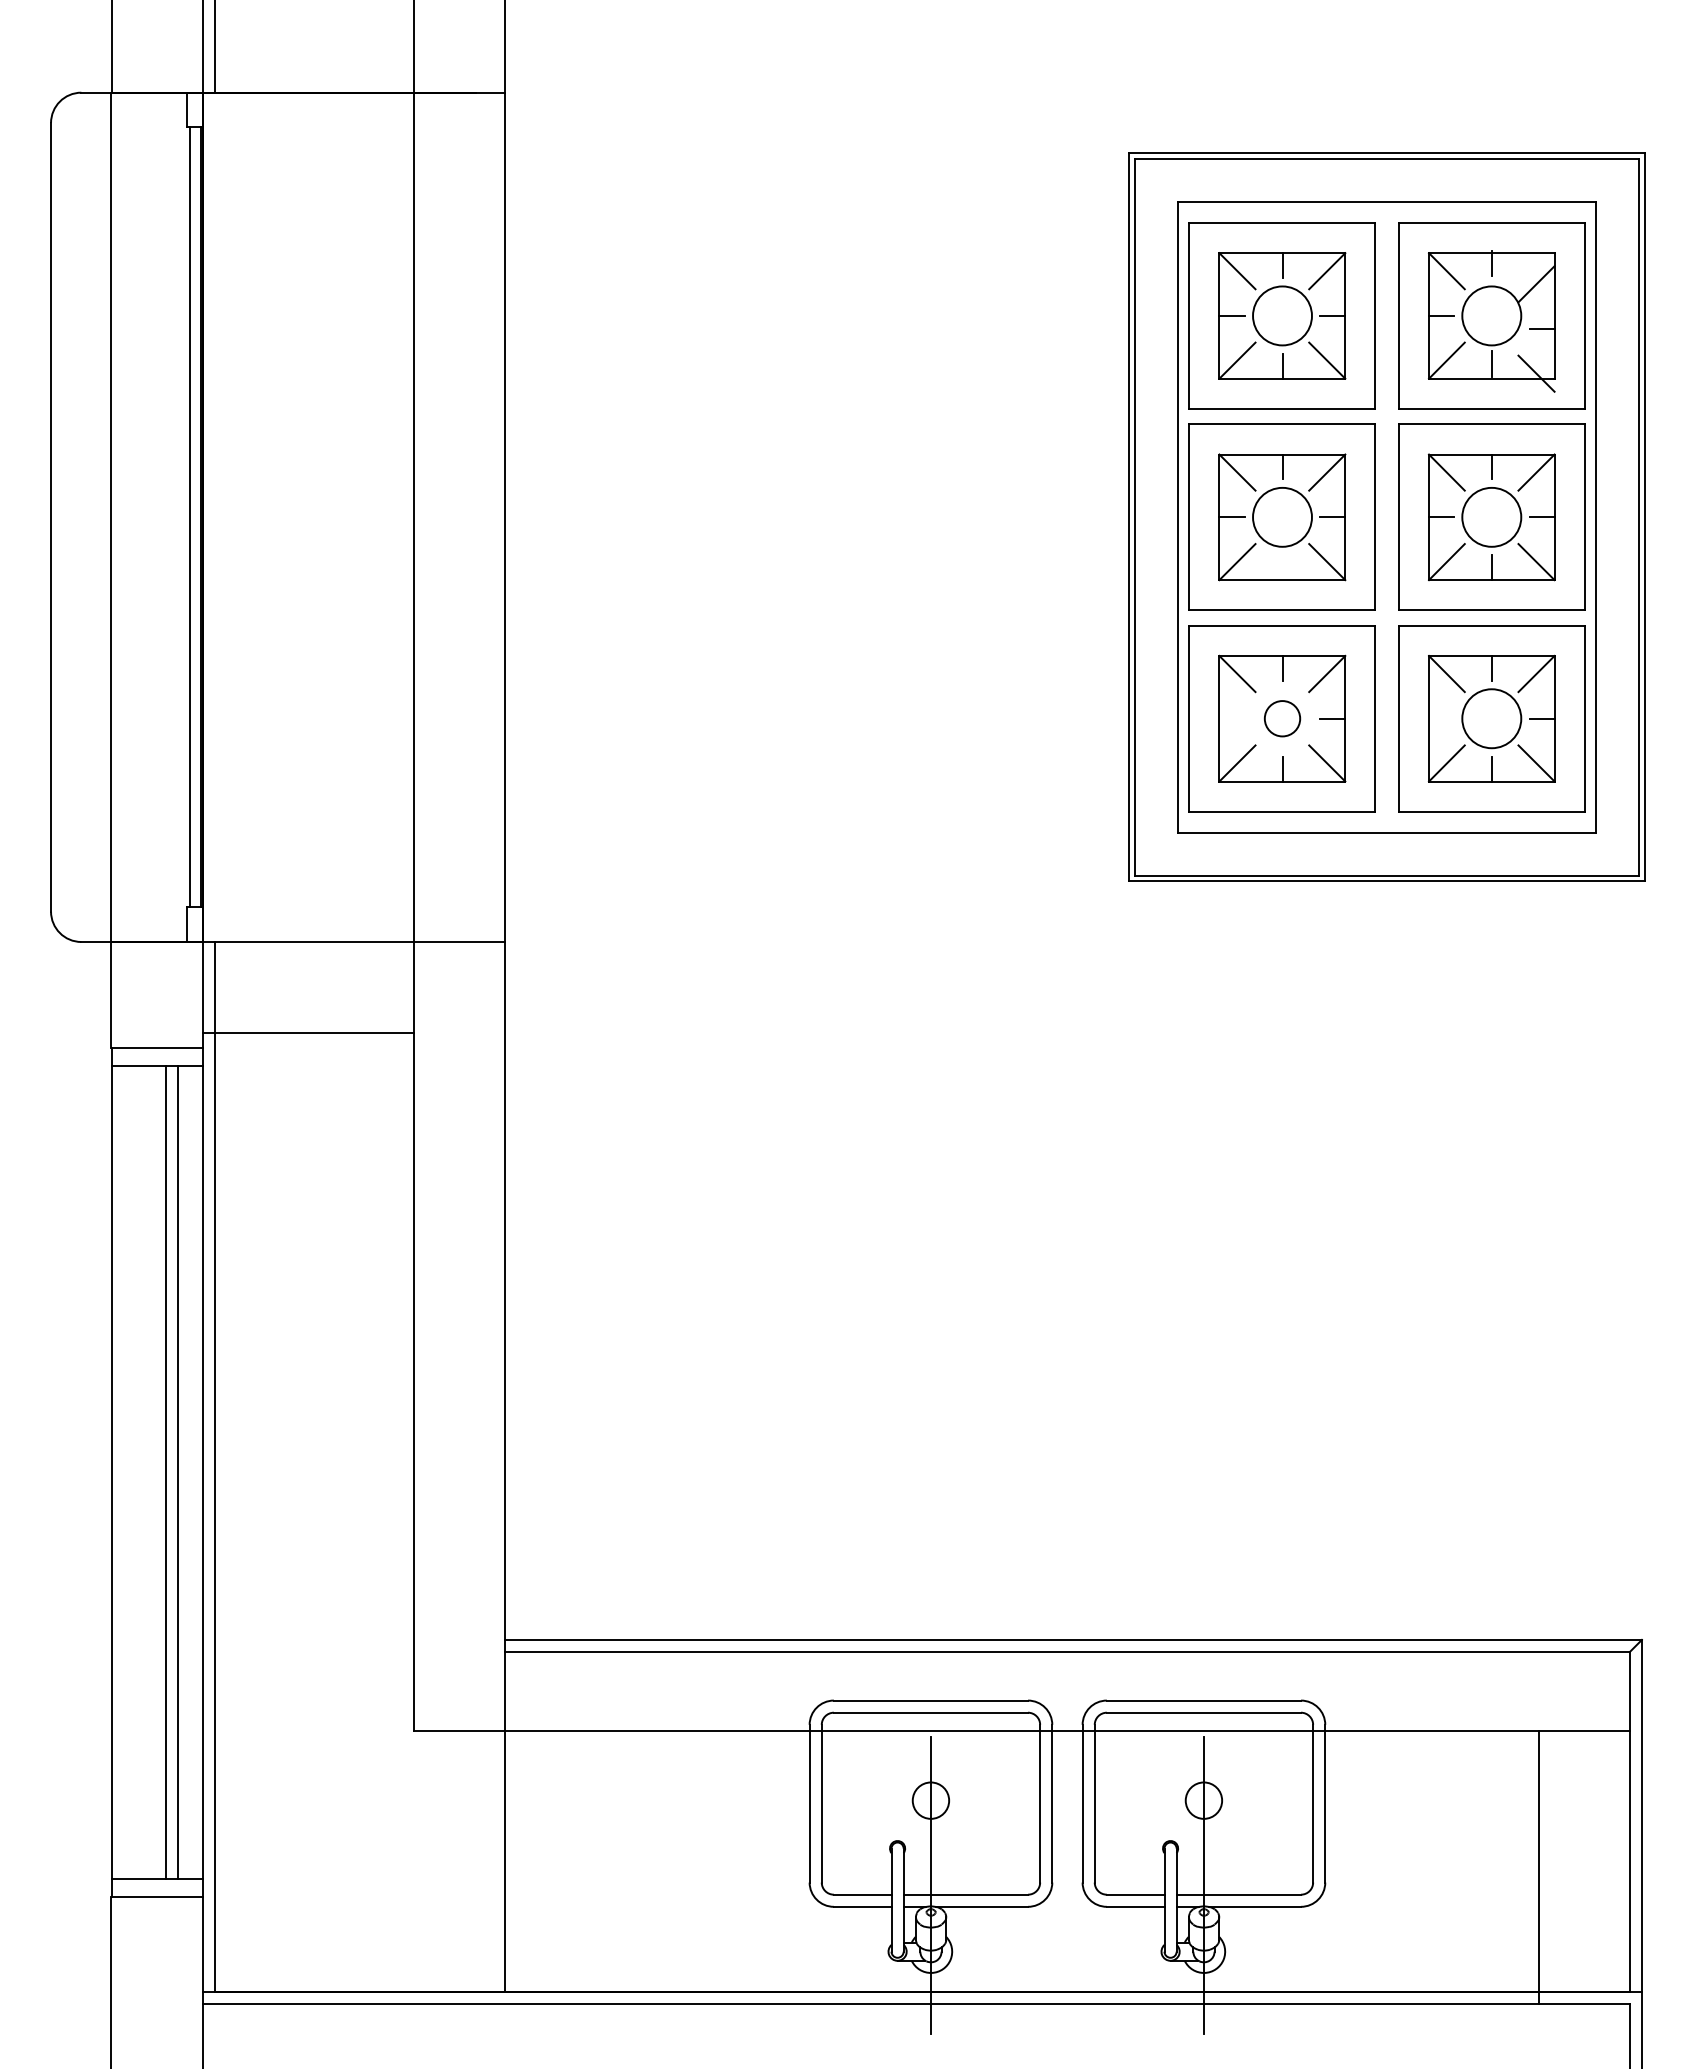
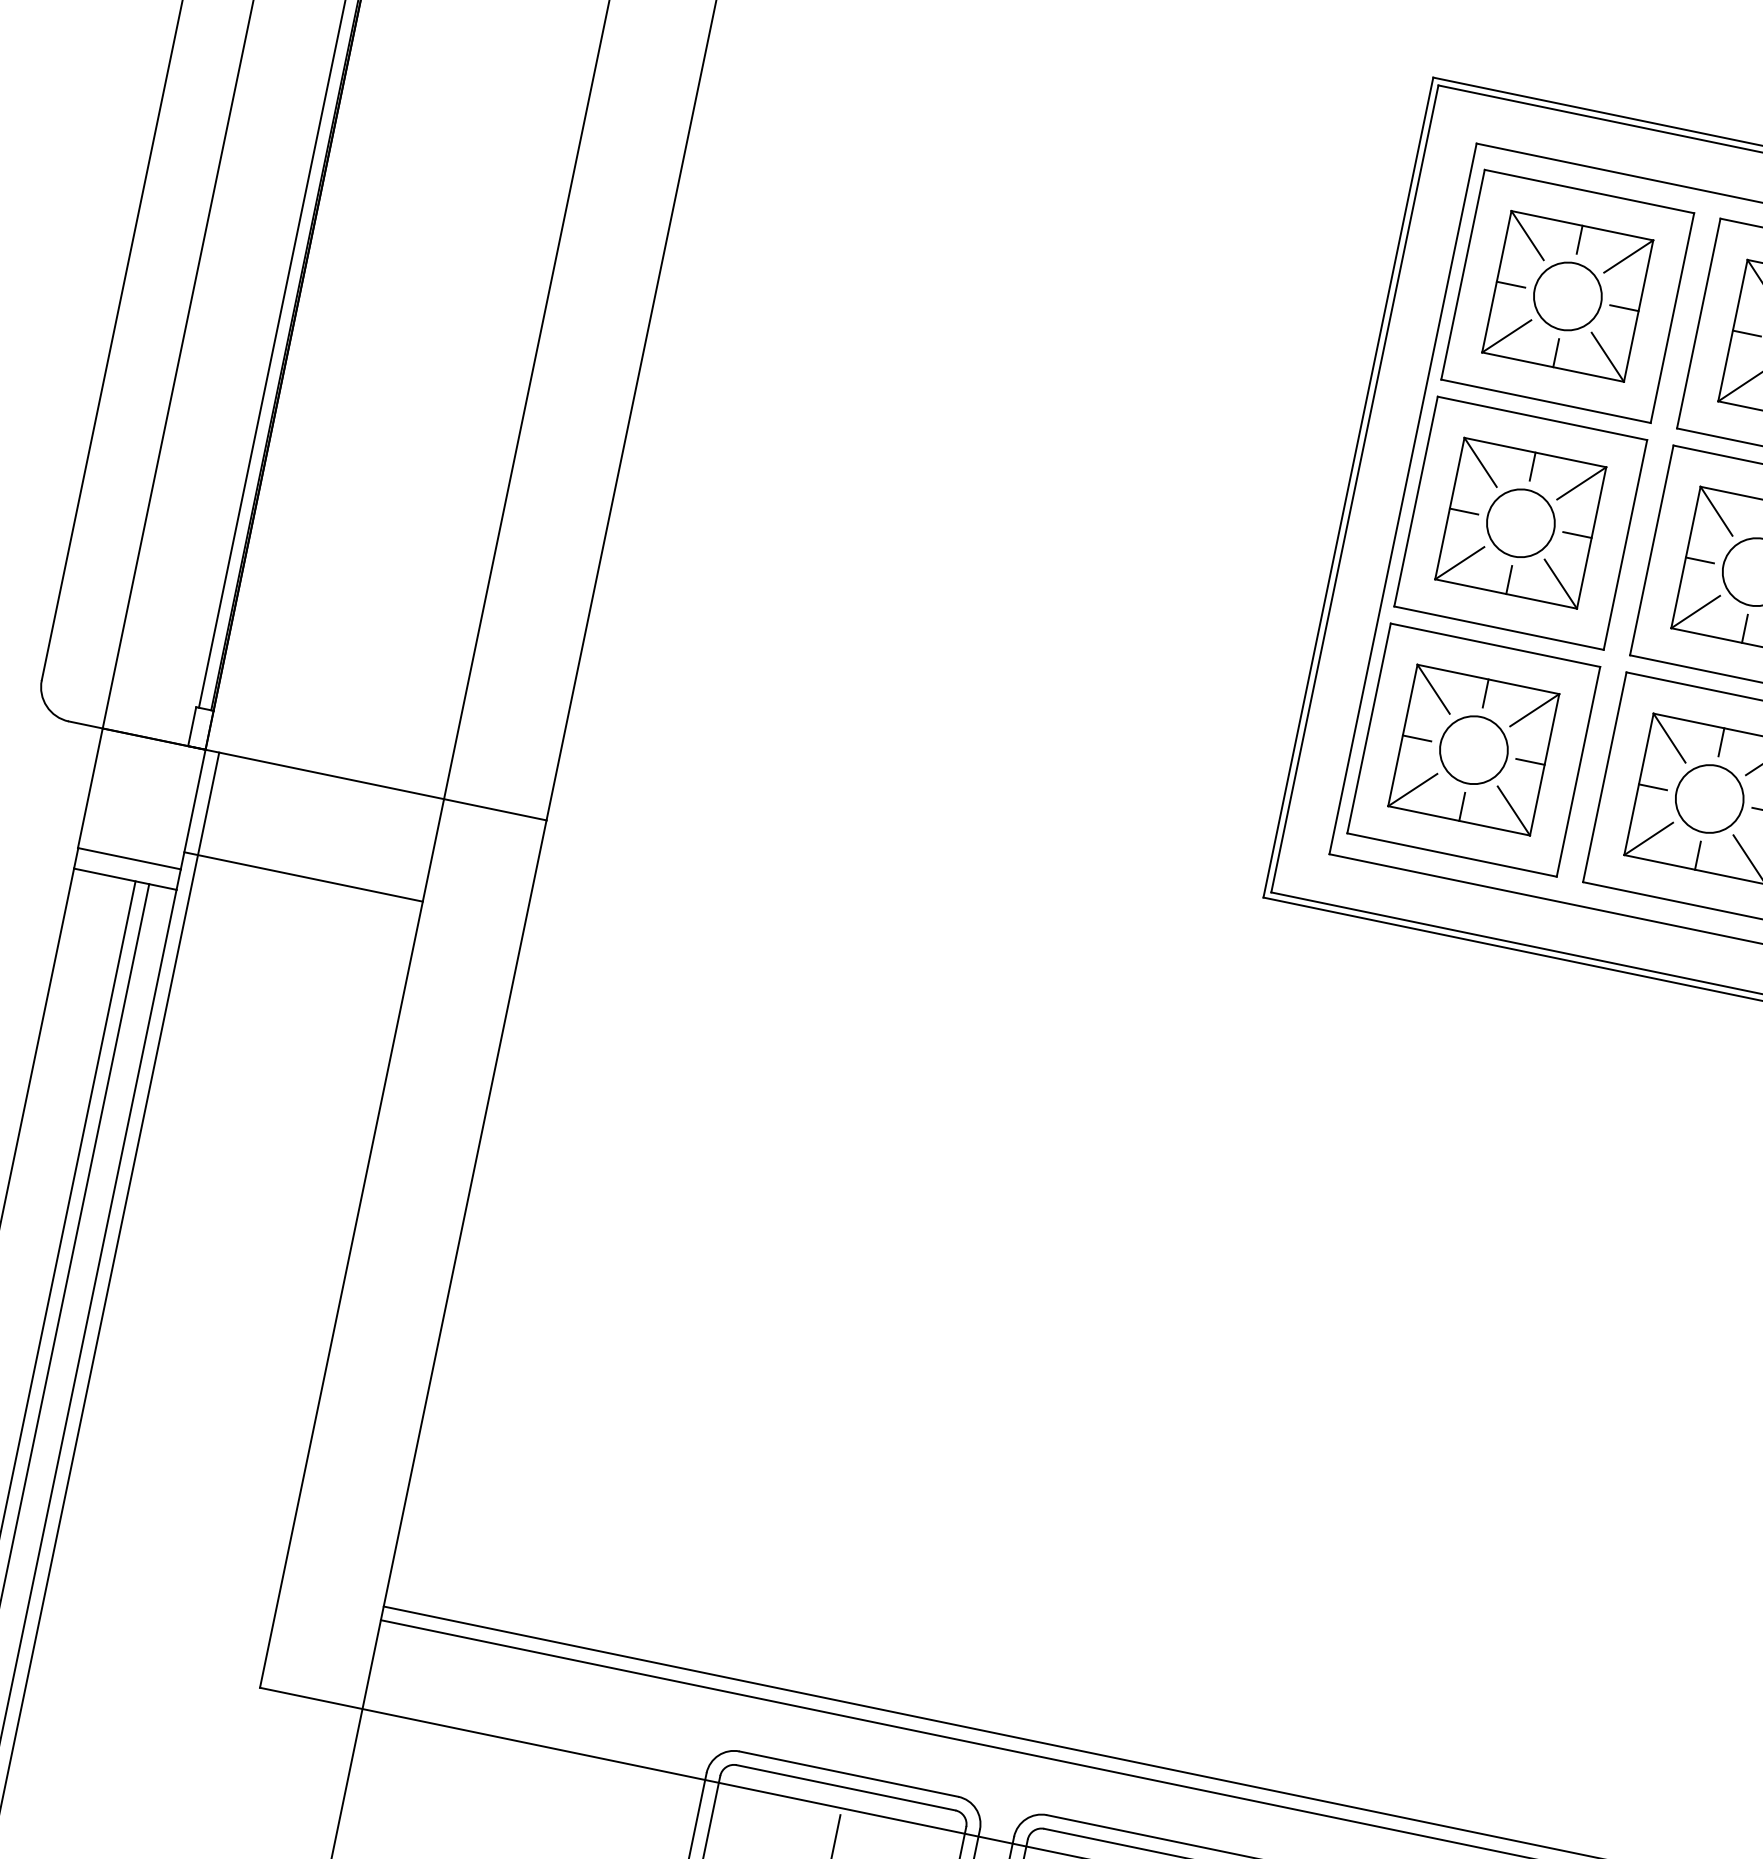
line: (1282, 567) -> (1509, 579), added
line: (1231, 718) -> (1416, 738), added
circle: (1282, 718) -> (1473, 749), size x1.67
line: (1441, 718) -> (1653, 787), added

